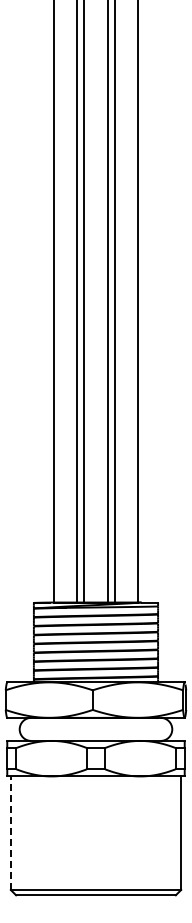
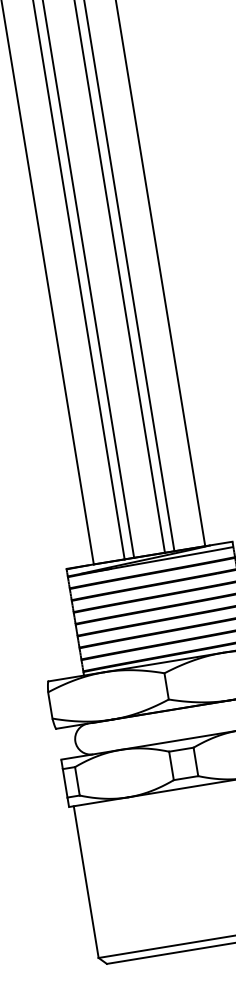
line: (10, 833) -> (85, 882), dashed -> solid

